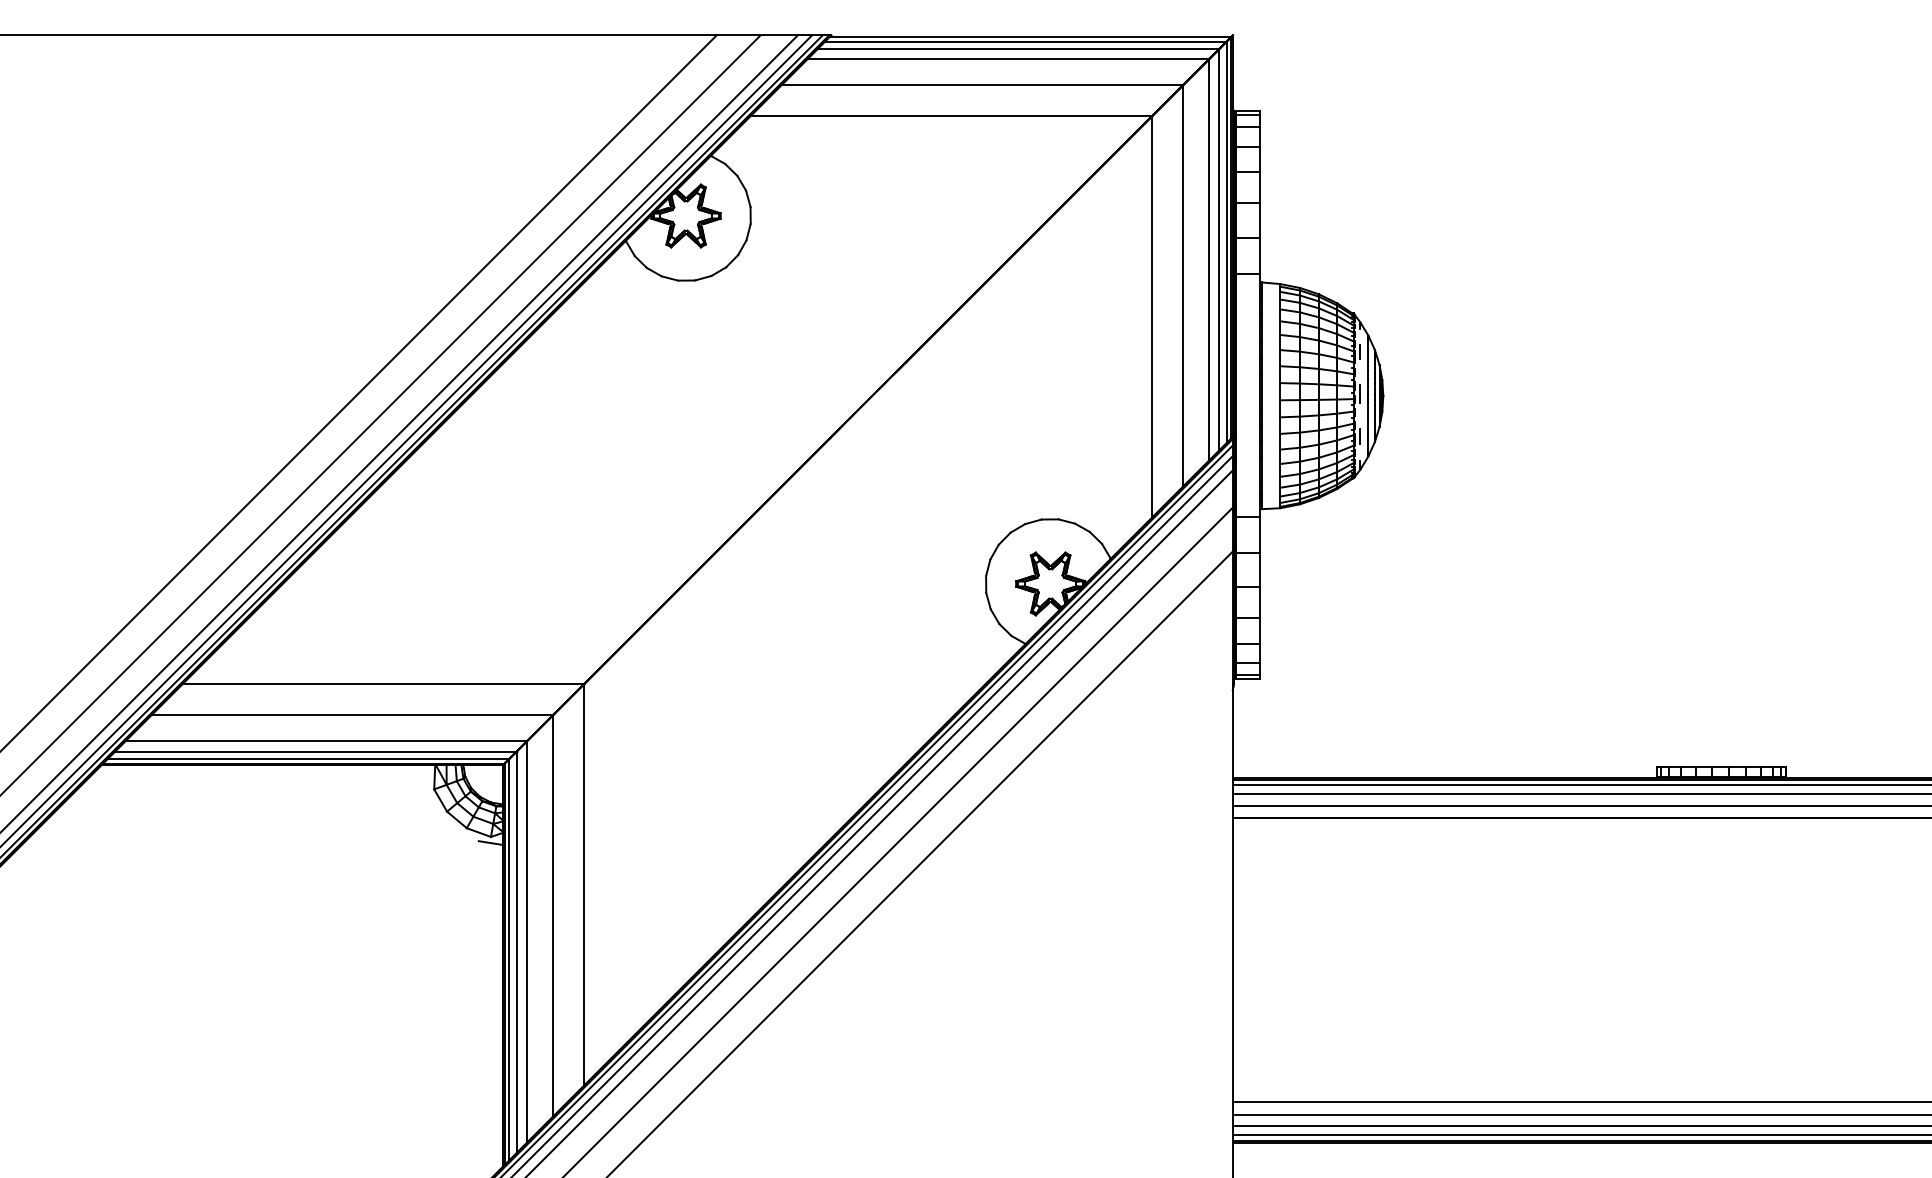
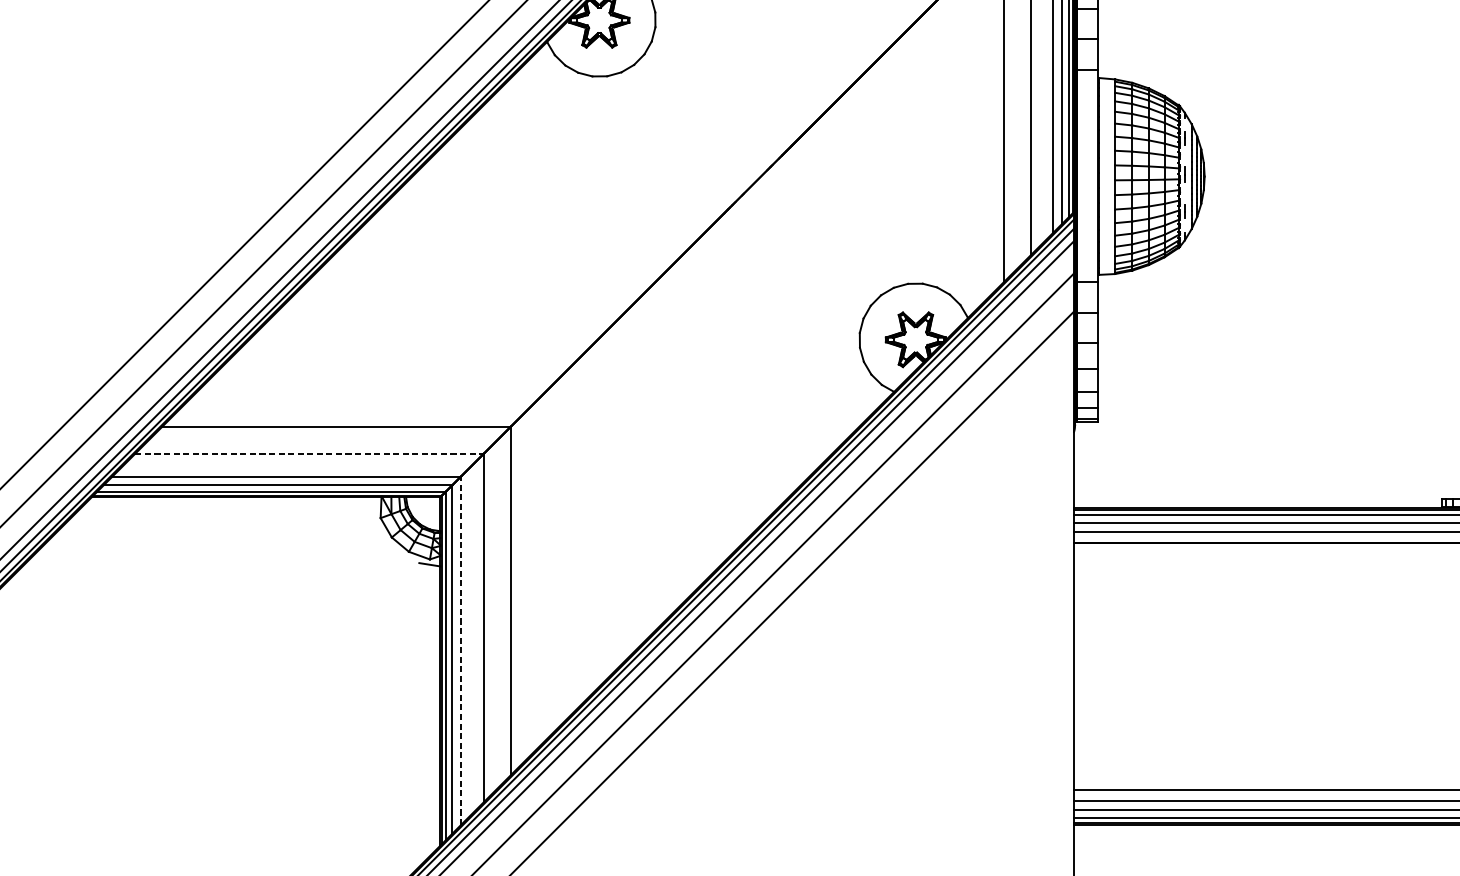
line: (352, 715) -> (309, 454), solid -> dashed
line: (526, 942) -> (460, 651), solid -> dashed

